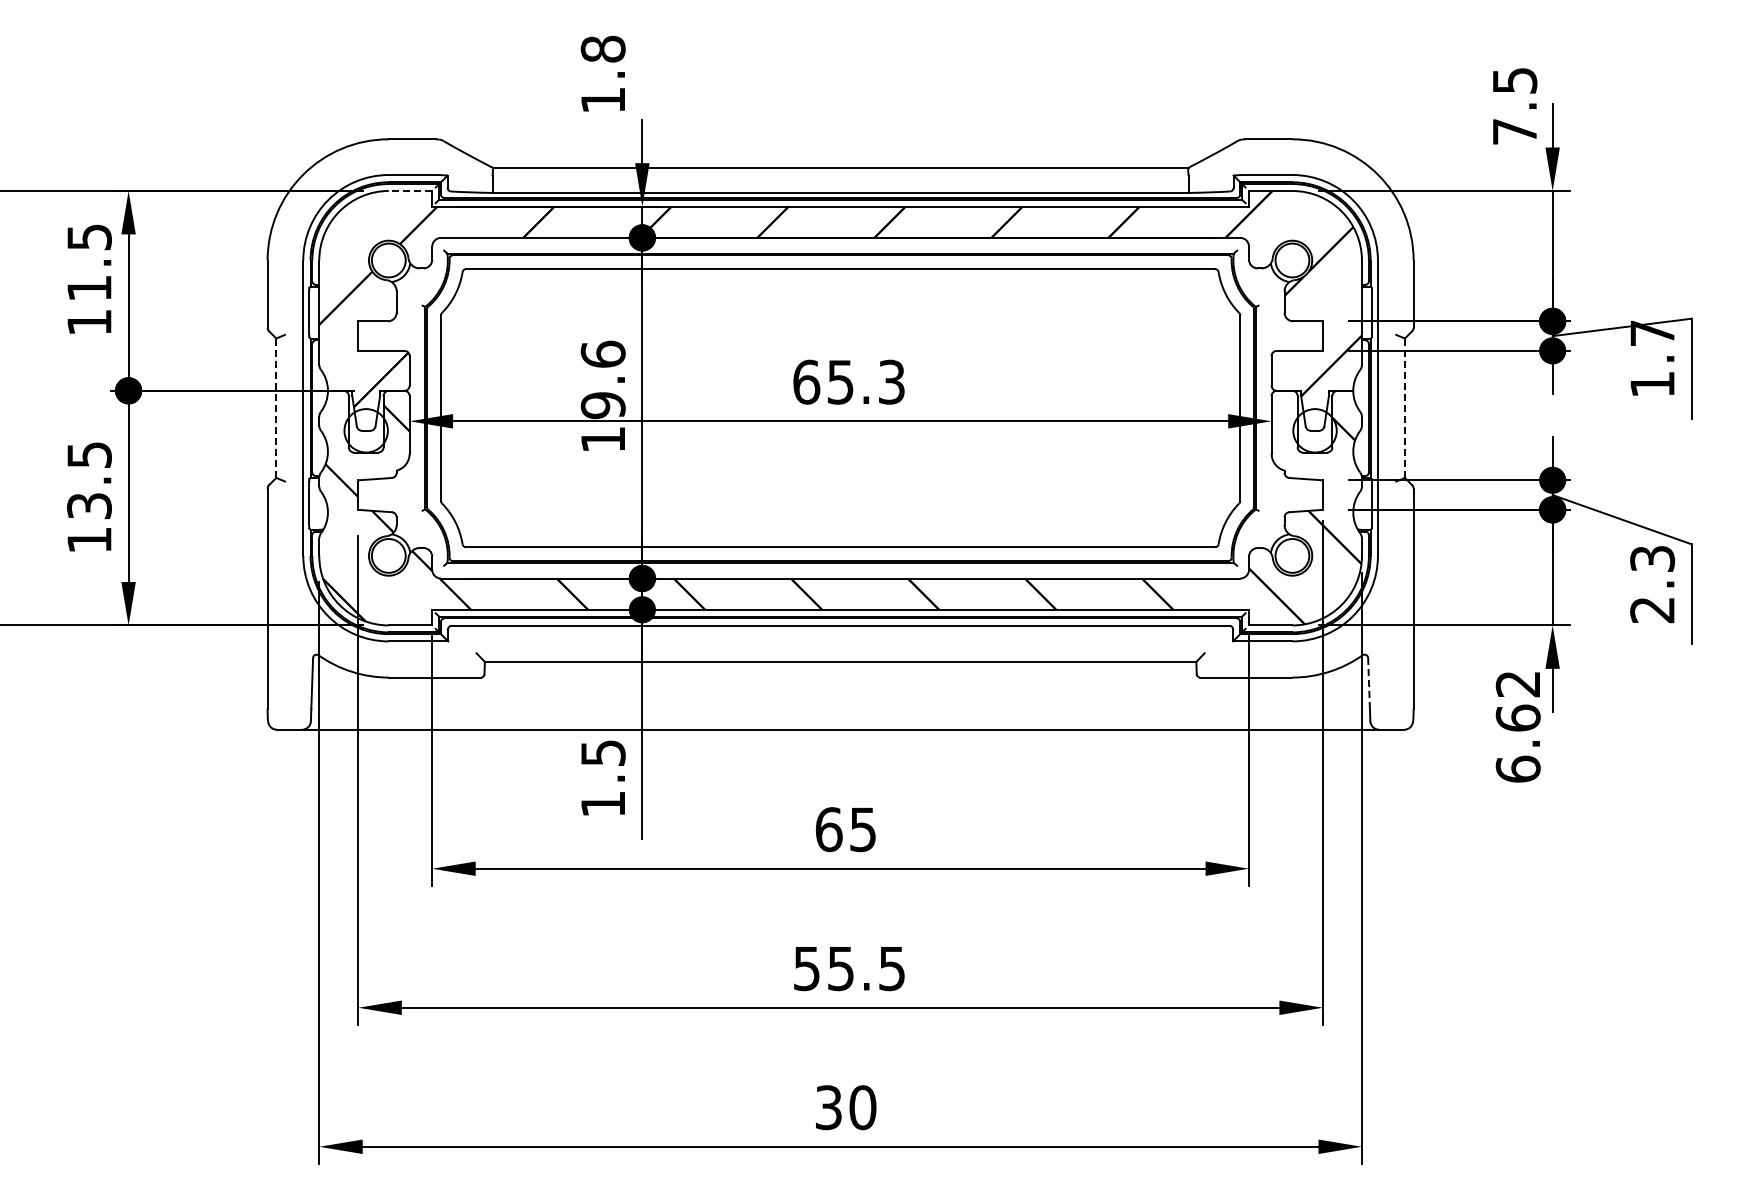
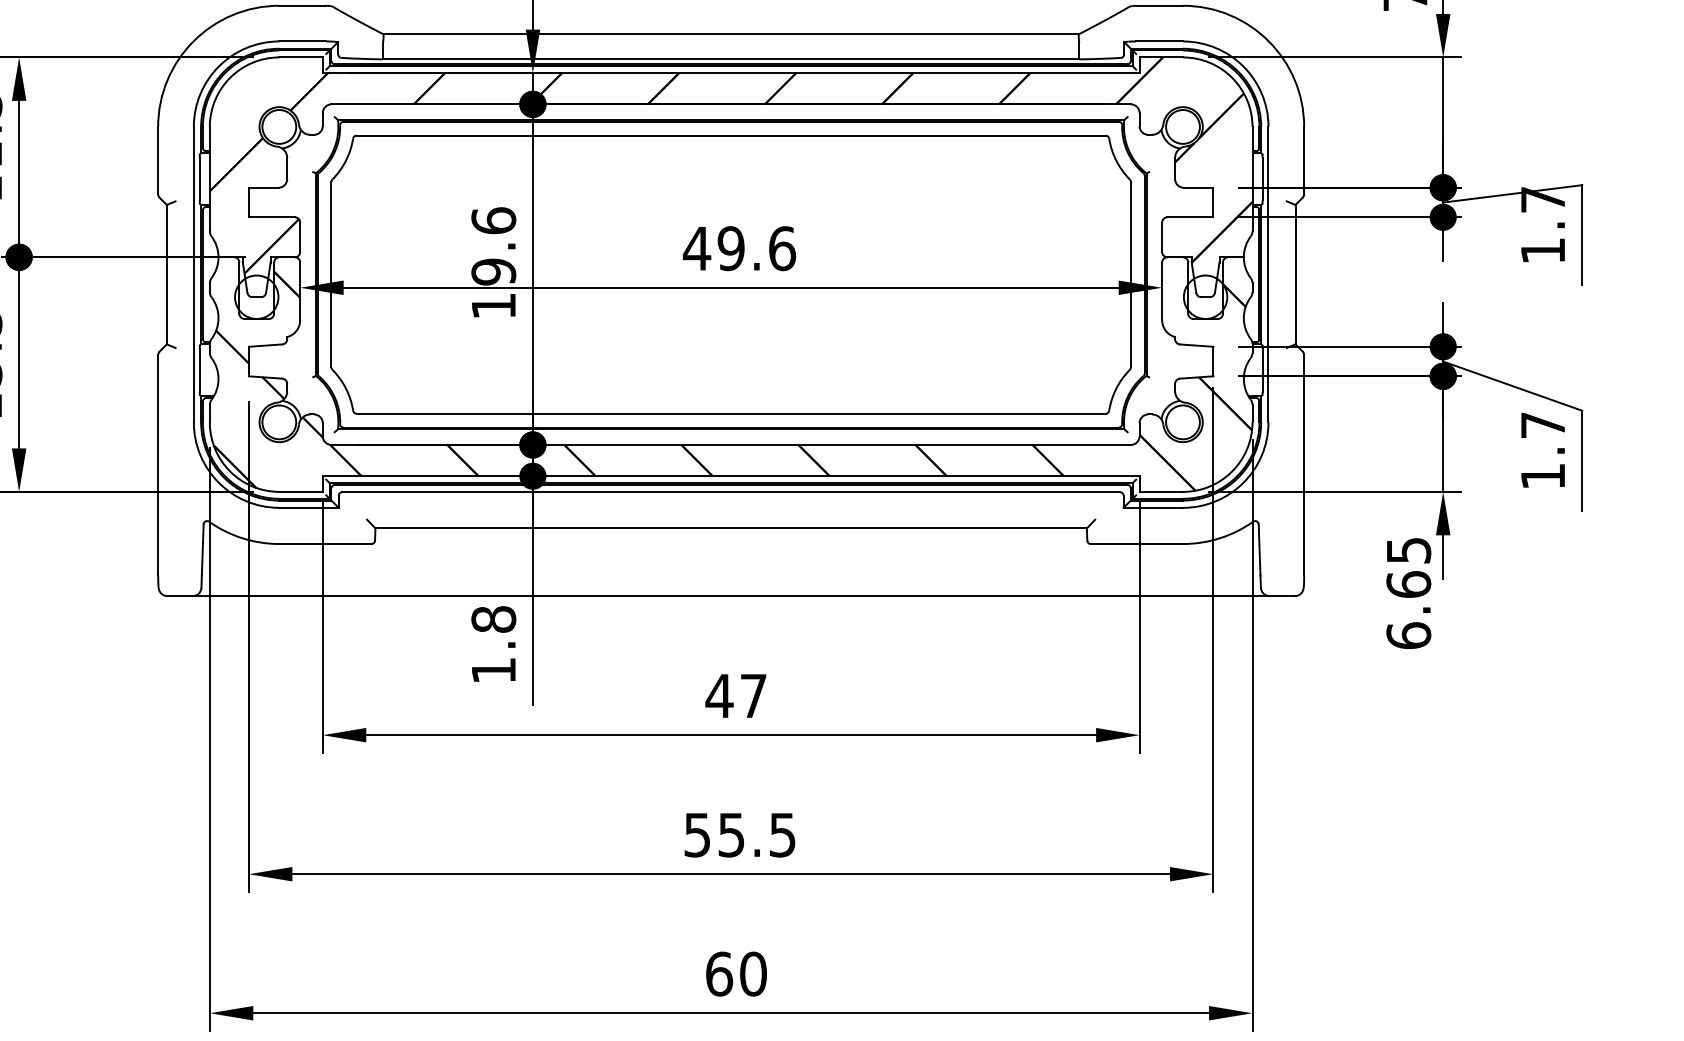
line: (410, 190) -> (301, 56), dashed -> solid
text: (848, 381) -> (739, 247), 65.3 -> 49.6
line: (276, 408) -> (167, 274), dashed -> solid
line: (1404, 408) -> (1295, 274), dashed -> solid
text: (1652, 584) -> (1543, 450), 2.3 -> 1.7
line: (1369, 683) -> (1260, 549), dashed -> solid
text: (1517, 684) -> (1408, 550), 6.62 -> 6.65
text: (602, 752) -> (493, 618), 1.5 -> 1.8
text: (844, 829) -> (735, 695), 65 -> 47
text: (828, 1107) -> (719, 973), 30 -> 60

